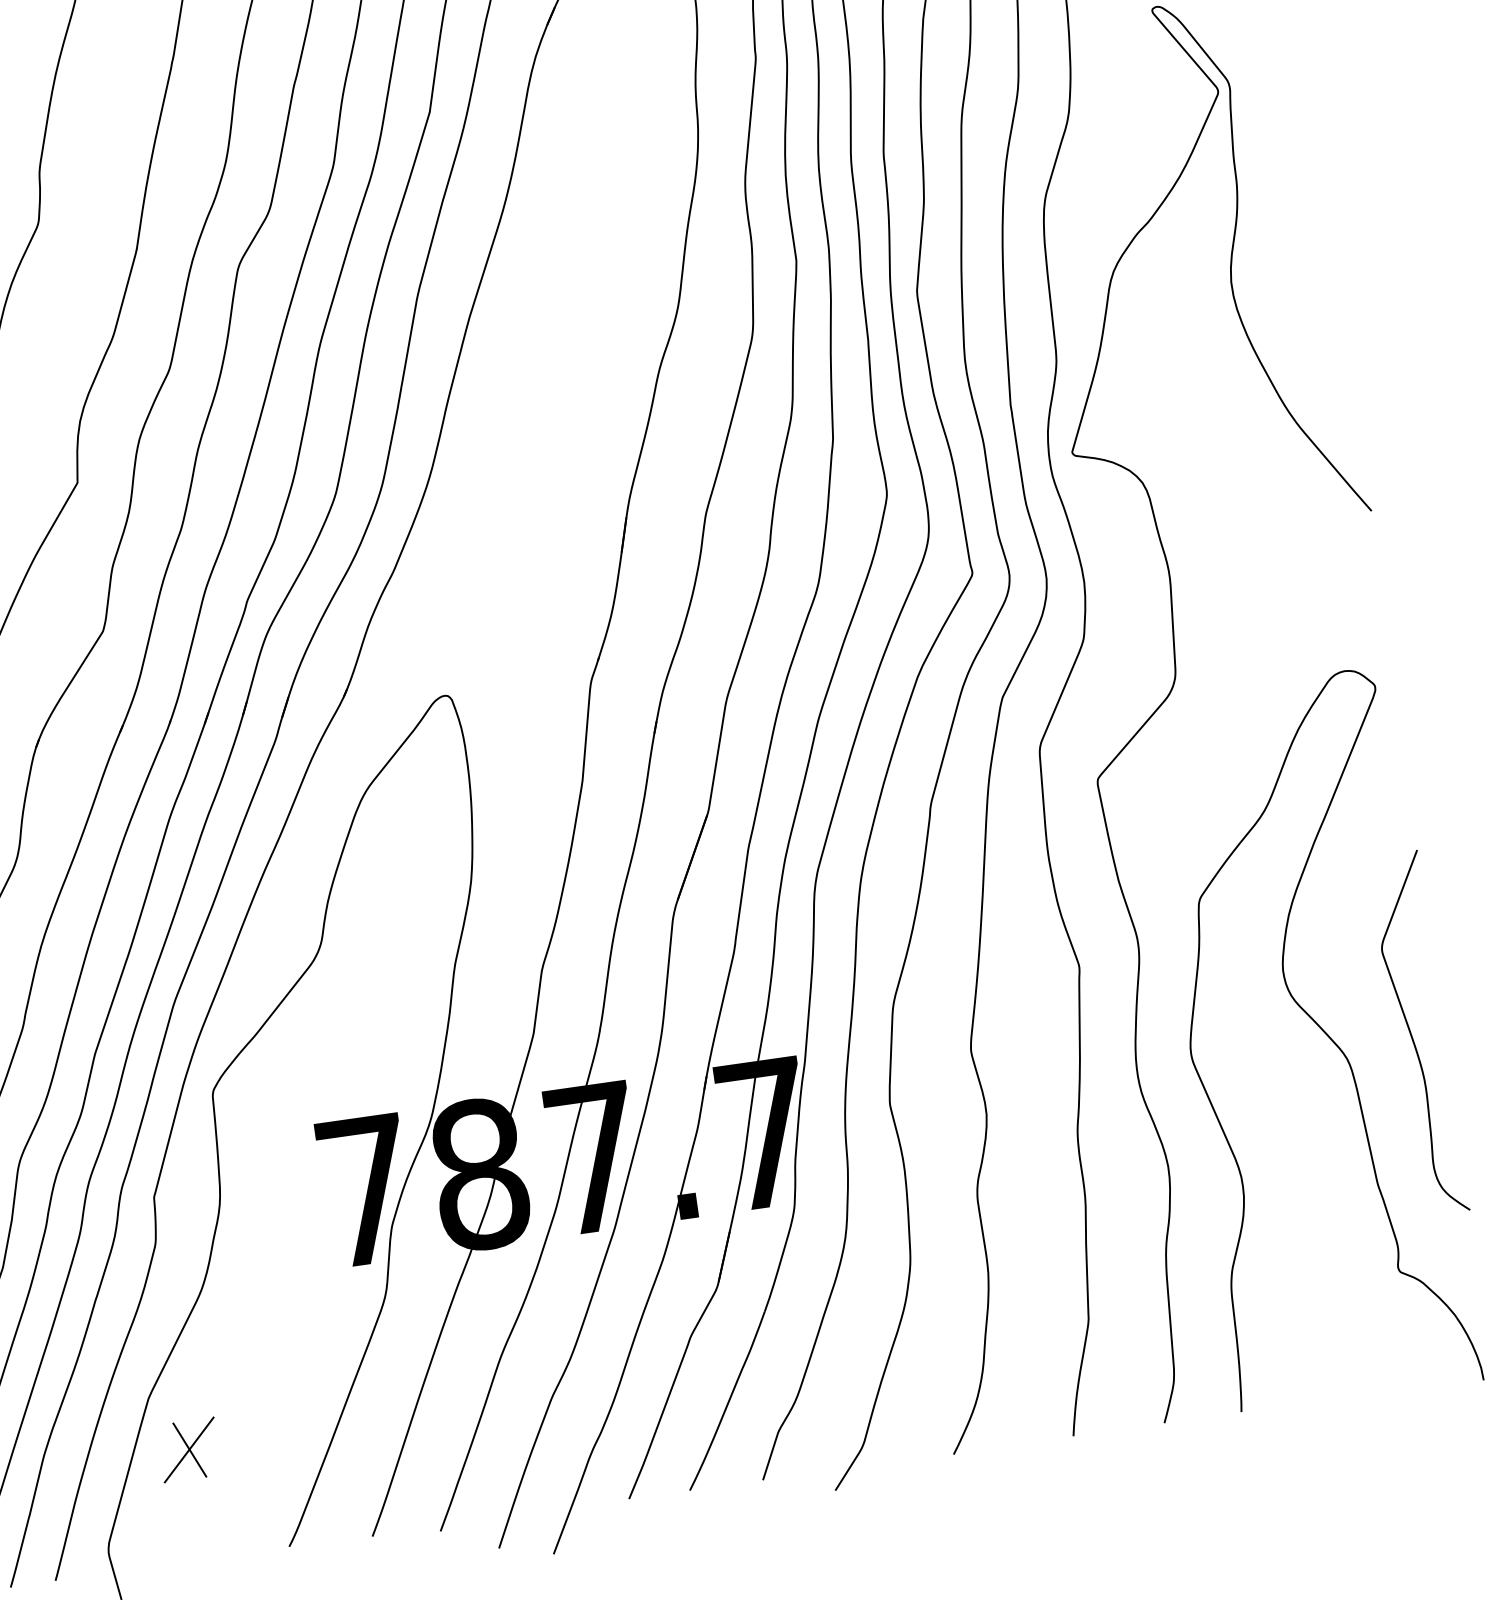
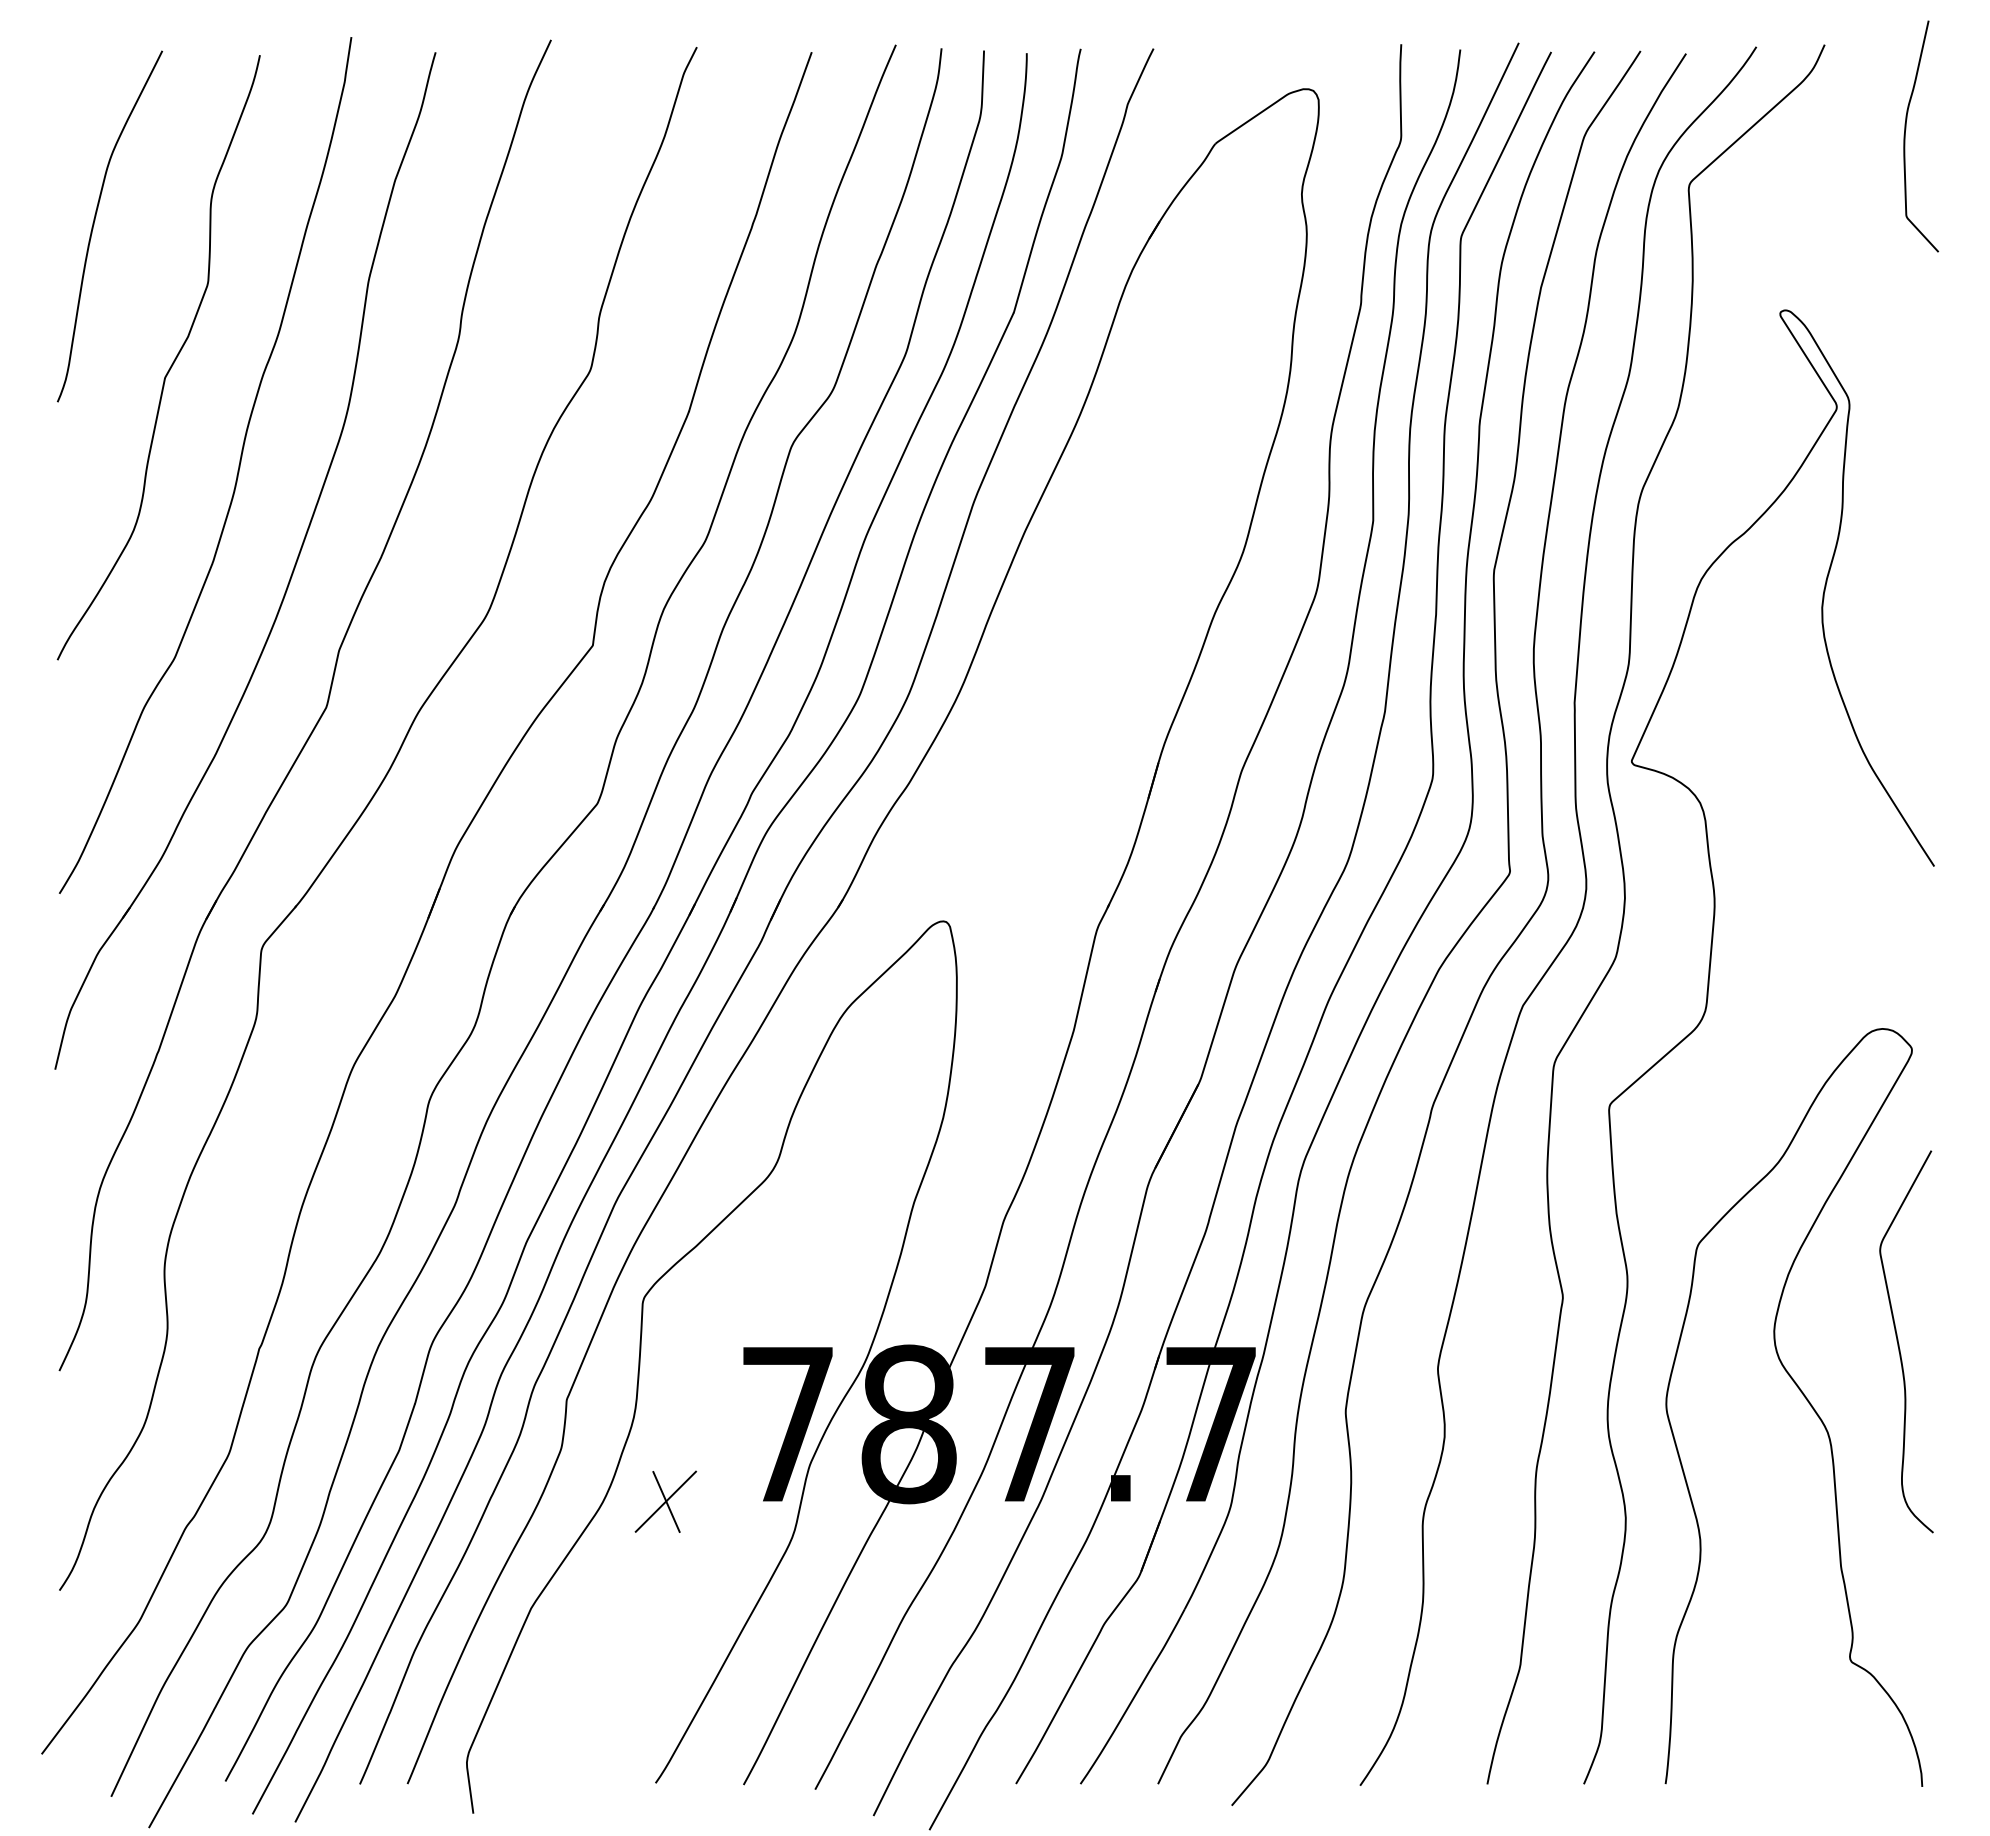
curve: (1412, 1036) -> (1899, 1343), moved
part: (188, 1449) -> (665, 1501), moved

